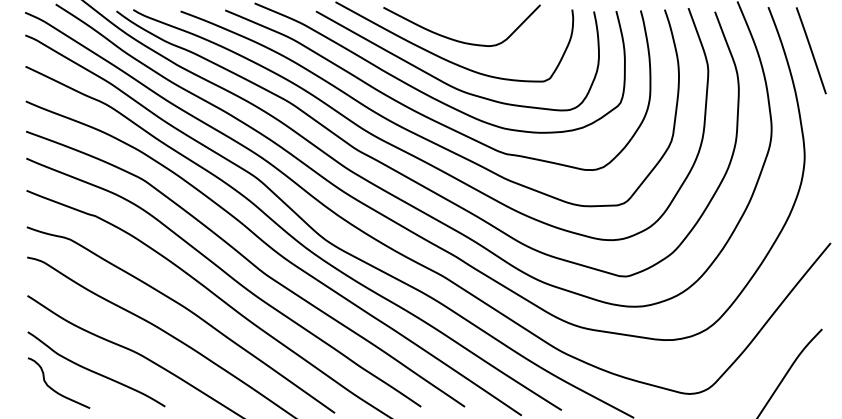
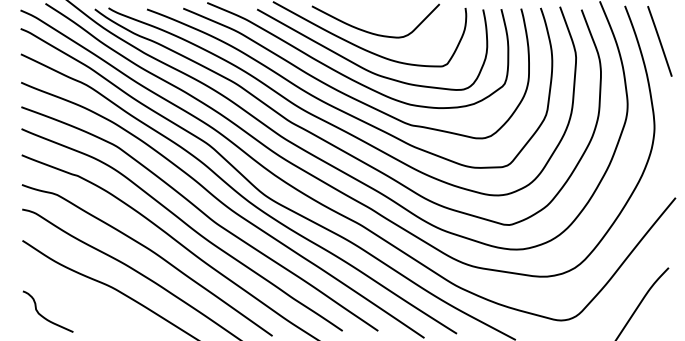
curve: (96, 371) -> (78, 302), removed

